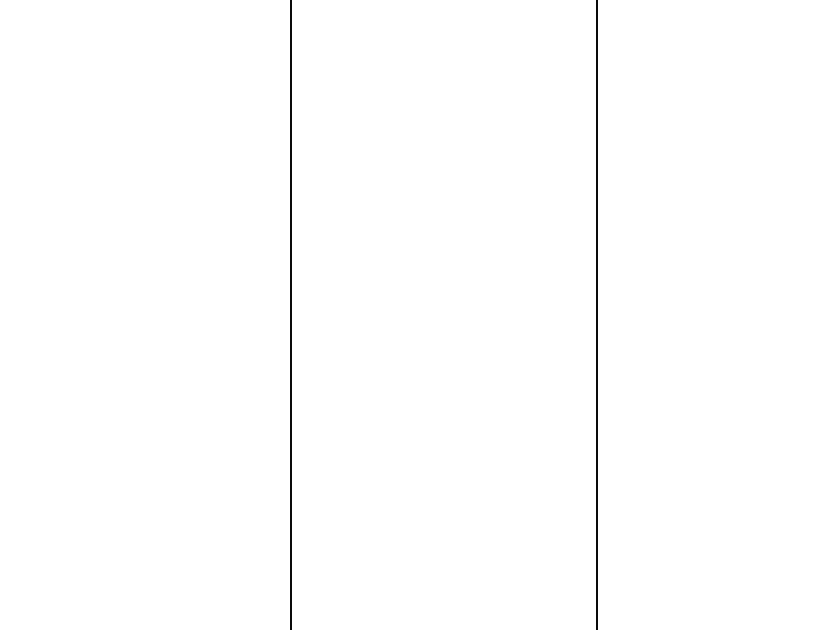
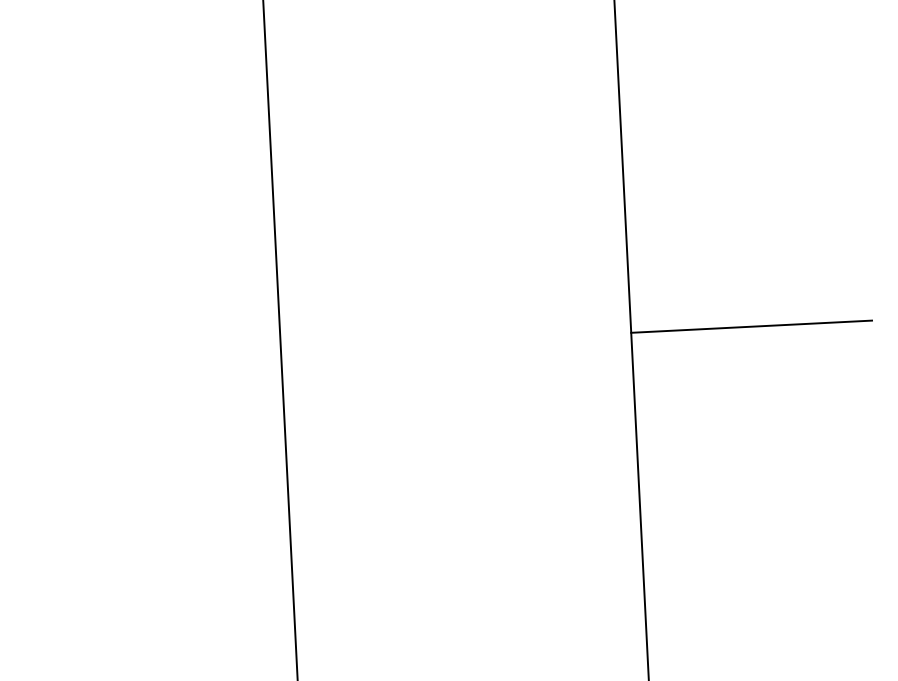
line: (701, 338) -> (751, 326), added

